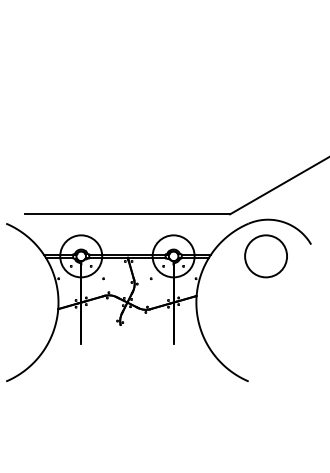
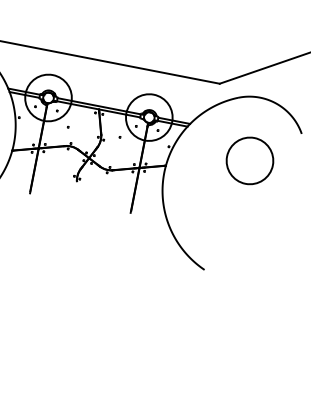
circle: (265, 256) -> (249, 160), moved

